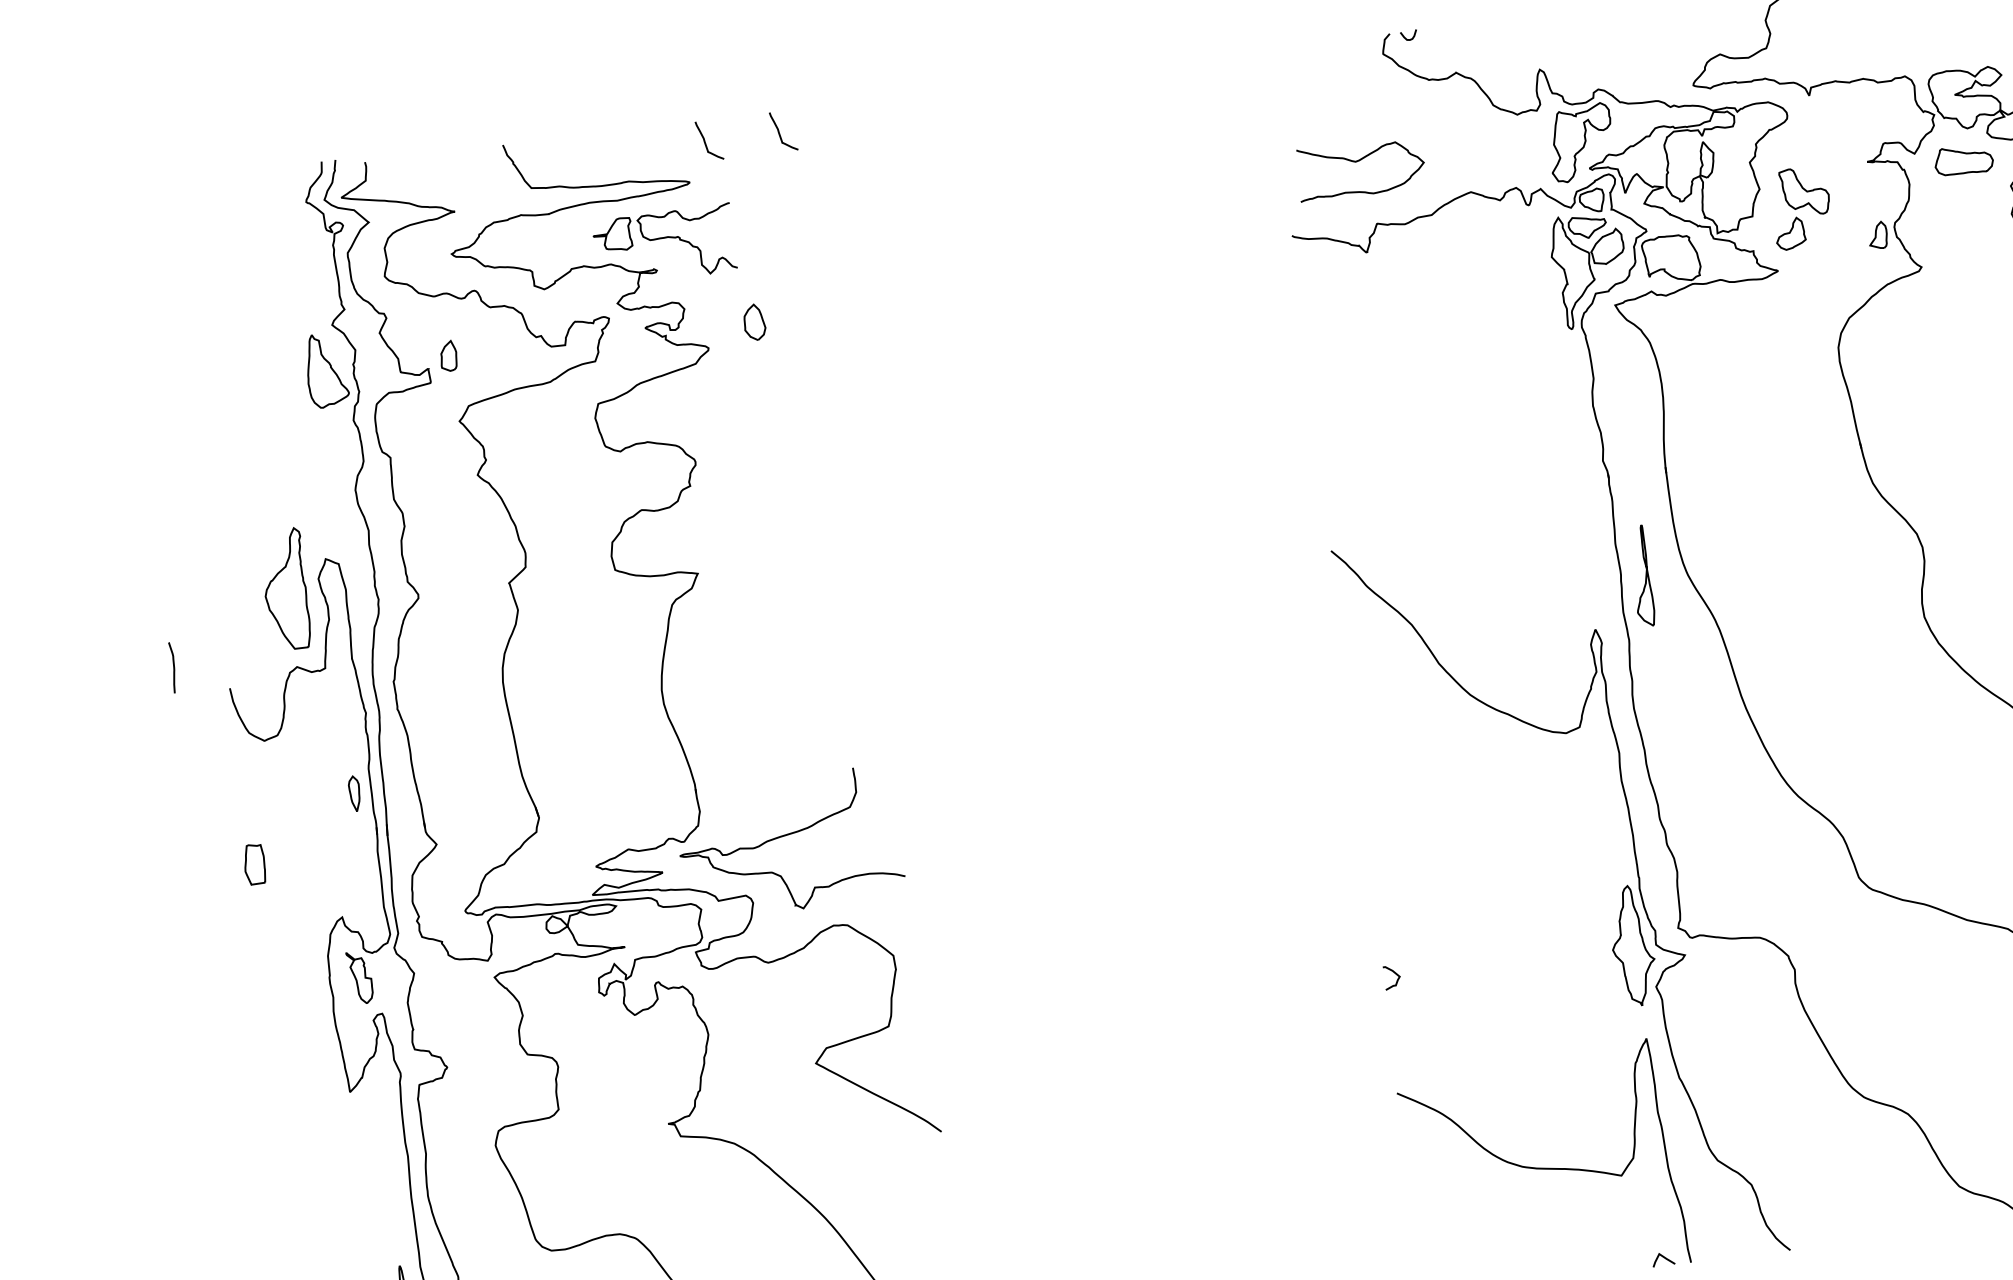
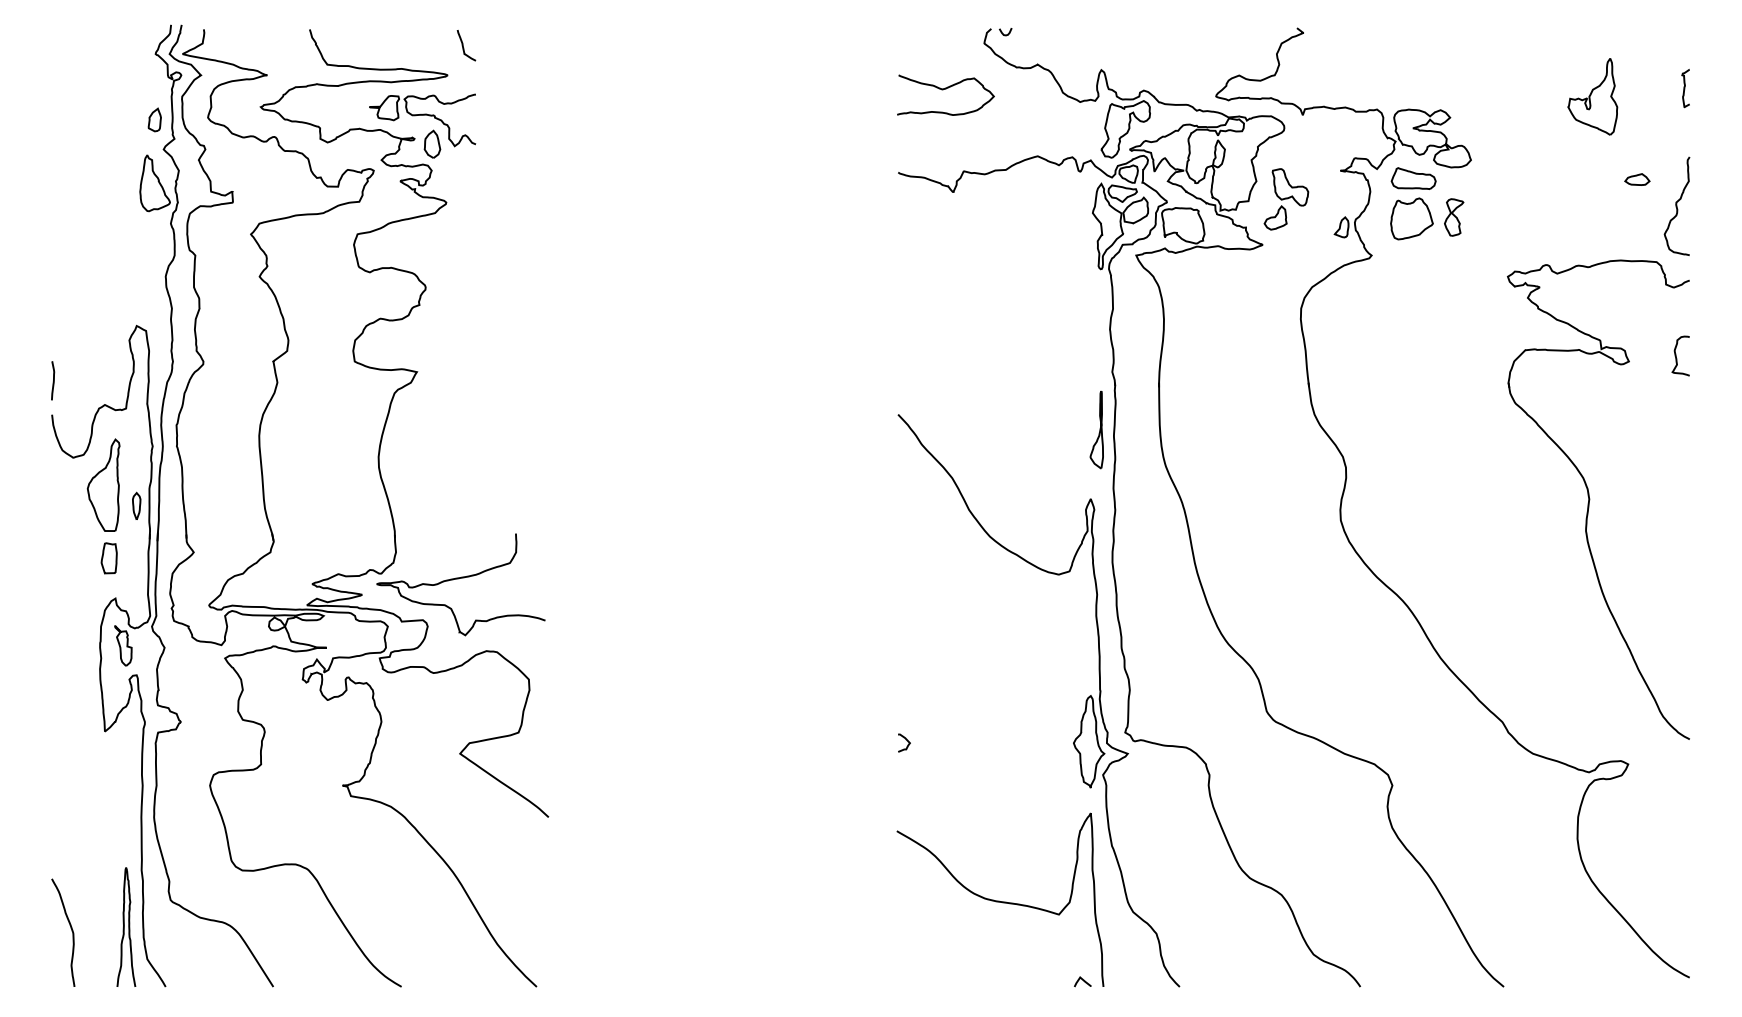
curve: (779, 131) -> (520, 45), removed
curve: (1357, 162) -> (943, 90), moved
part: (1967, 212) -> (1411, 218), added
part: (754, 321) -> (432, 143), moved
part: (448, 355) -> (154, 119), moved
part: (1641, 575) -> (1096, 429), moved
part: (285, 588) -> (103, 484), moved
curve: (173, 667) -> (53, 380), moved
part: (253, 864) -> (108, 558), moved

